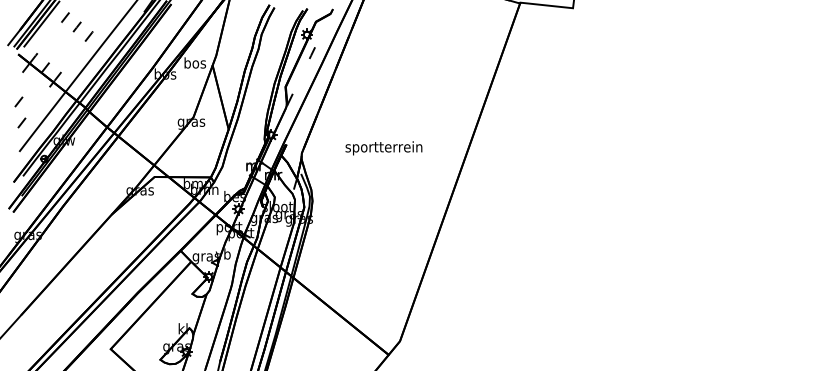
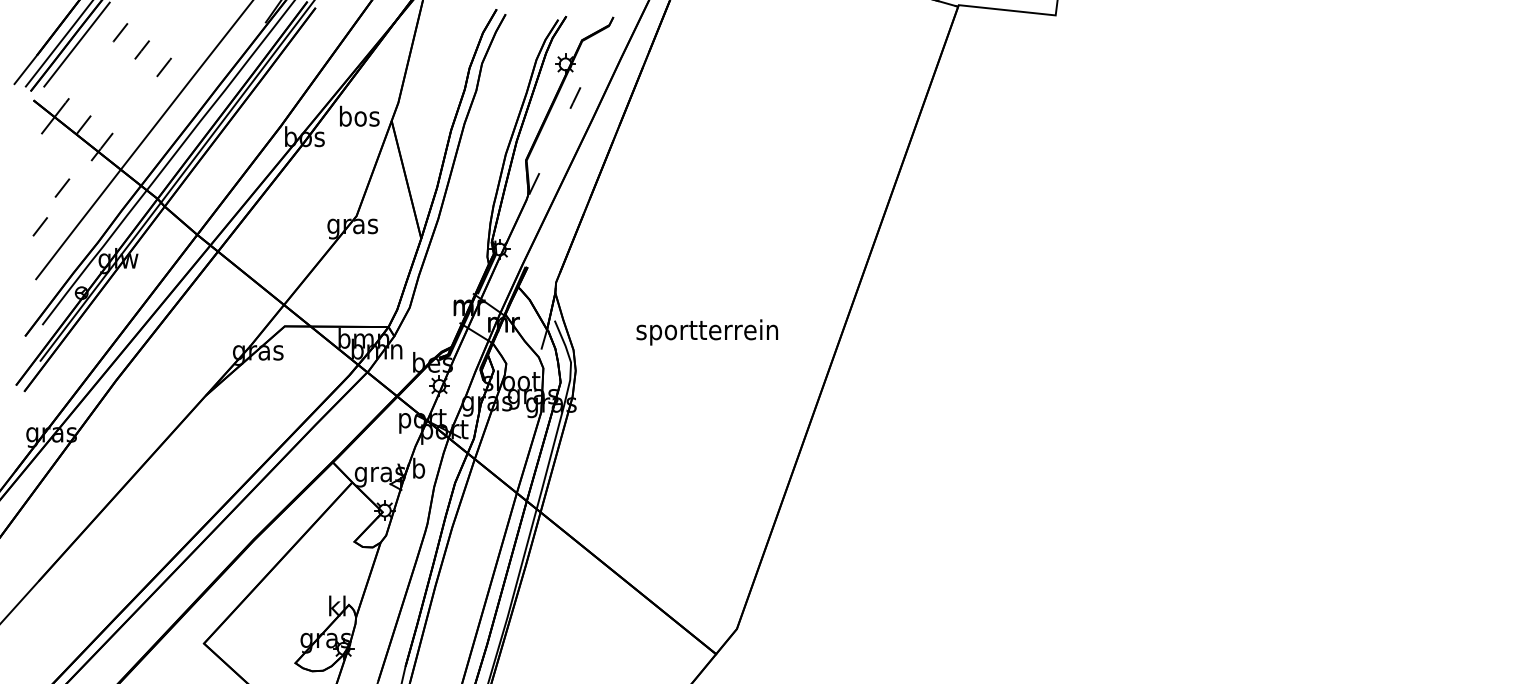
line: (18, 101) -> (61, 187), moved
text: (383, 148) -> (706, 332), moved

